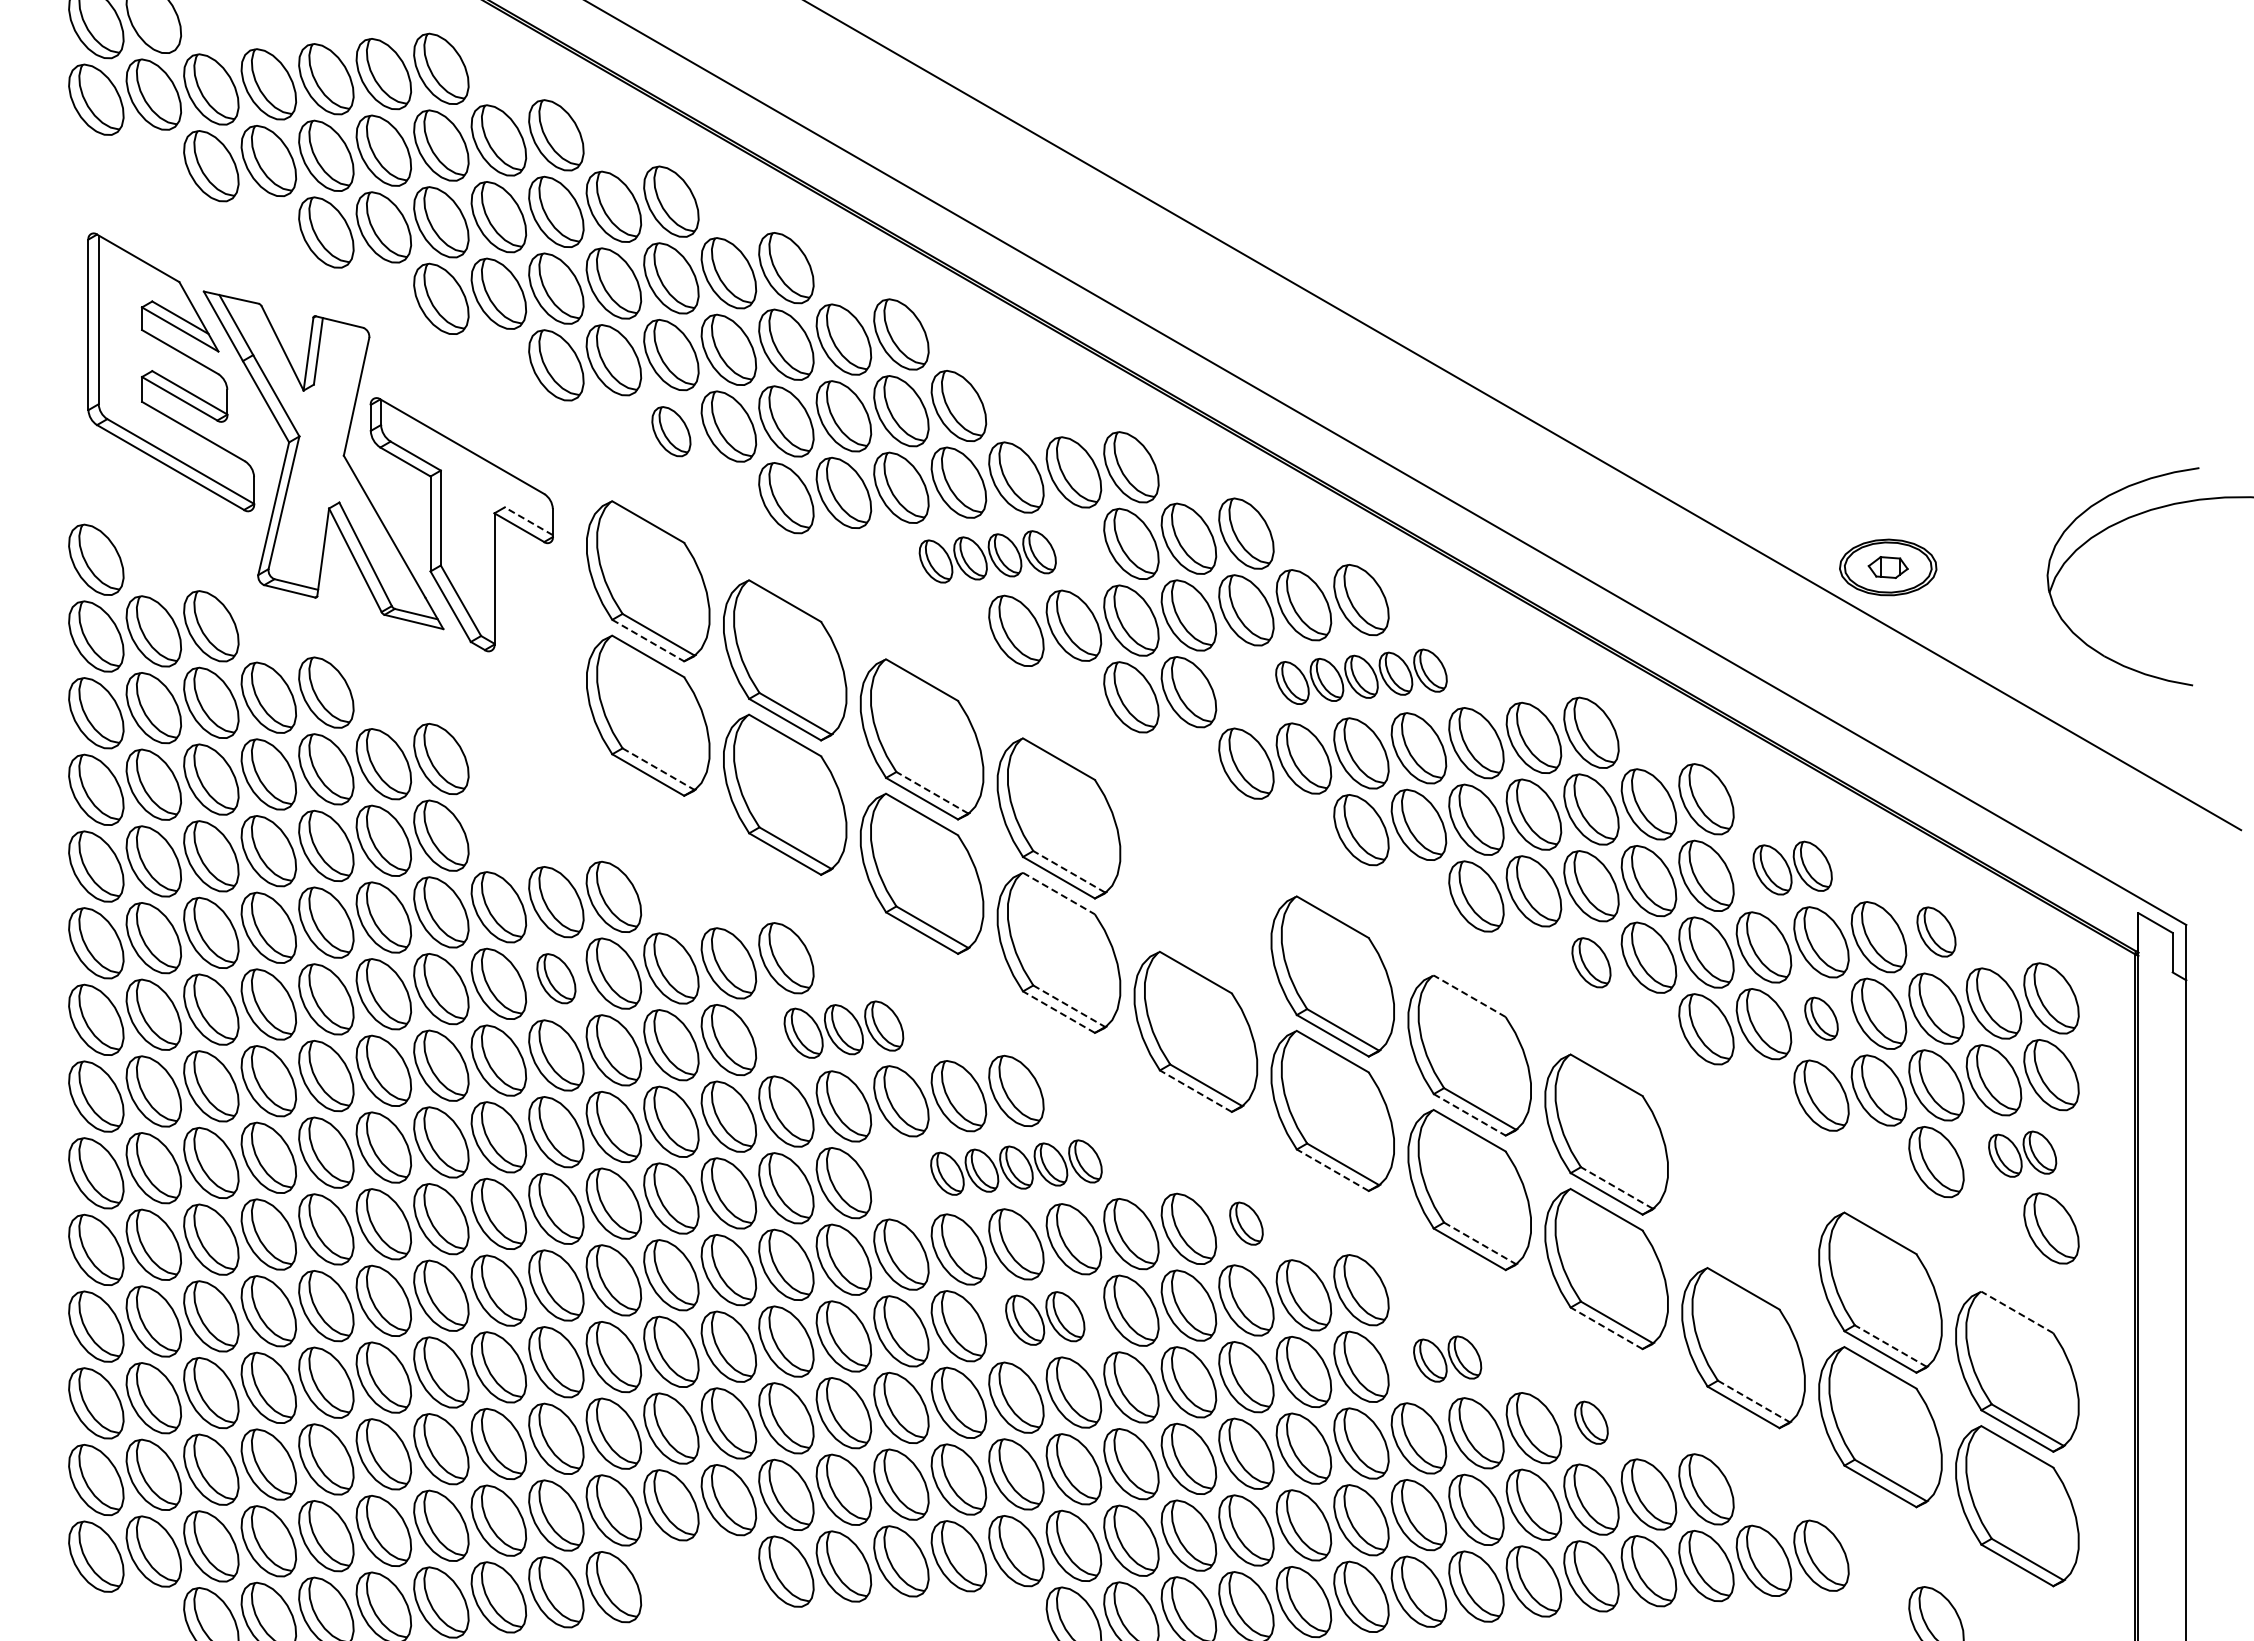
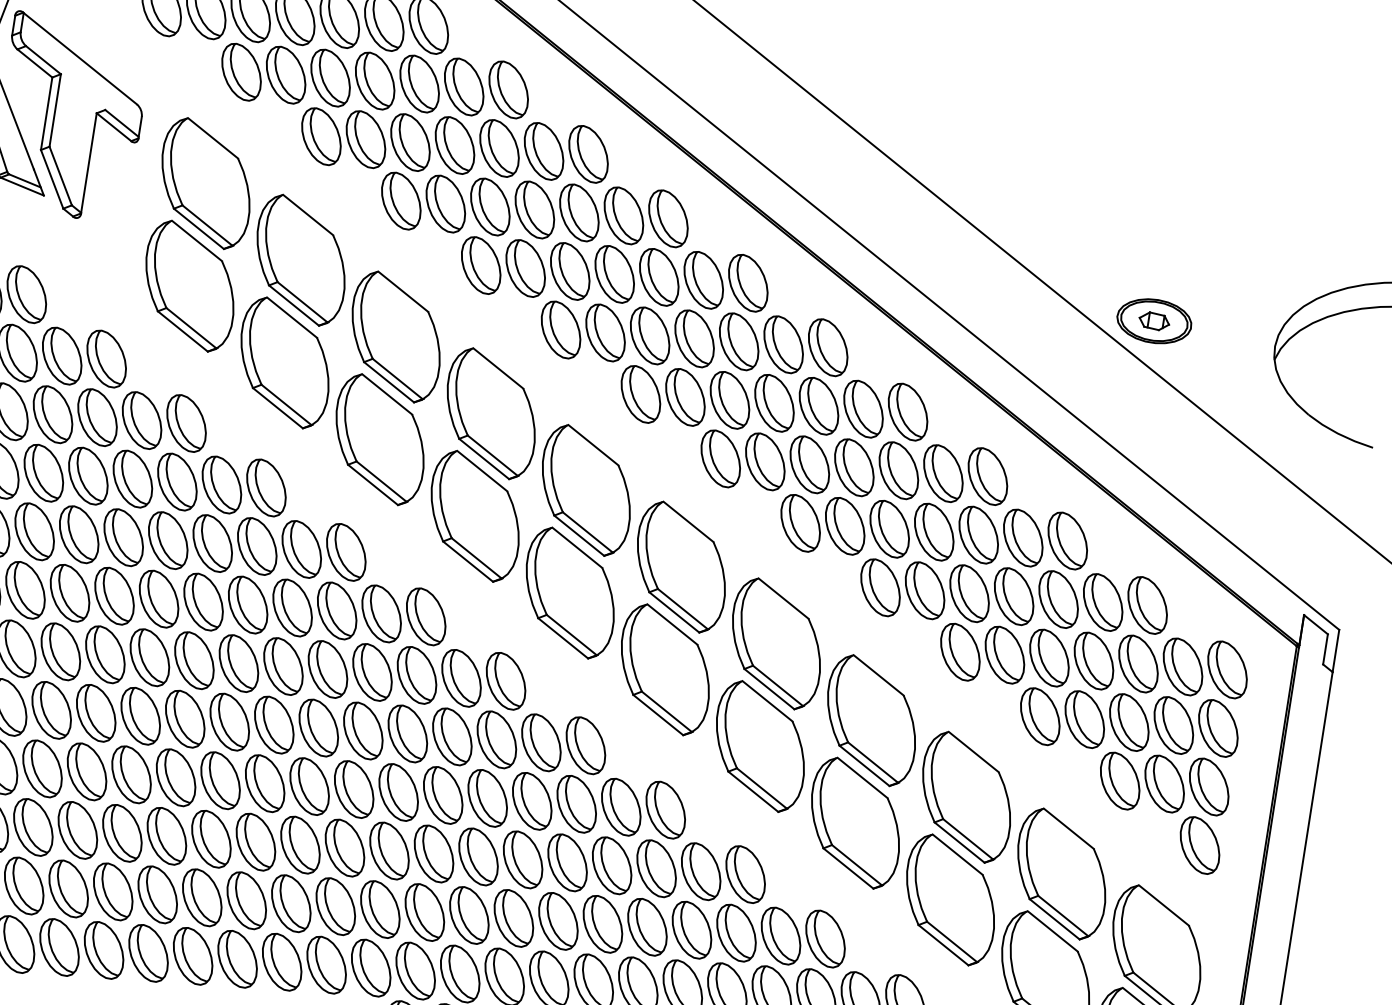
part: (1016, 400) -> (508, 89), added
part: (671, 431) -> (241, 71), size x1.43
line: (528, 521) -> (121, 123), dashed -> solid
part: (987, 556) -> (467, 205), size x1.67
line: (648, 640) -> (199, 228), dashed -> solid
part: (1361, 676) -> (739, 341), size x1.67
line: (658, 769) -> (191, 328), dashed -> solid
line: (932, 792) -> (397, 378), dashed -> solid
part: (527, 827) -> (84, 357), added
part: (1792, 867) -> (1045, 538), size x1.43
line: (1069, 871) -> (492, 455), dashed -> solid
part: (671, 891) -> (186, 423), added
line: (1059, 893) -> (482, 471), dashed -> solid
part: (1195, 897) -> (586, 490), added
part: (1936, 931) -> (1147, 604), size x1.43
part: (1591, 962) -> (880, 587), size x1.43
part: (556, 978) -> (88, 475), size x1.43
line: (1469, 996) -> (783, 598), dashed -> solid
line: (1069, 1006) -> (476, 558), dashed -> solid
line: (1059, 1012) -> (468, 561), dashed -> solid
part: (1821, 1018) -> (1049, 657), size x1.67
part: (843, 1029) -> (301, 549), size x1.43
line: (1195, 1090) -> (562, 637), dashed -> solid
line: (1470, 1115) -> (769, 689), dashed -> solid
part: (2022, 1153) -> (1186, 784), size x1.67
part: (1016, 1167) -> (417, 675), size x1.67
line: (1332, 1169) -> (658, 714), dashed -> solid
line: (1616, 1187) -> (872, 762), dashed -> solid
part: (1743, 1213) -> (966, 797), added
part: (1246, 1223) -> (585, 745), size x1.67
line: (1480, 1243) -> (762, 788), dashed -> solid
line: (2017, 1312) -> (1164, 905), dashed -> solid
part: (1045, 1318) -> (421, 793), size x1.43
line: (1606, 1328) -> (848, 868), dashed -> solid
line: (1890, 1346) -> (1062, 916), dashed -> solid
part: (1447, 1358) -> (723, 872), size x1.67
line: (1754, 1401) -> (952, 942), dashed -> solid
part: (1591, 1422) -> (825, 938), size x1.67
part: (700, 1578) -> (126, 951), added

